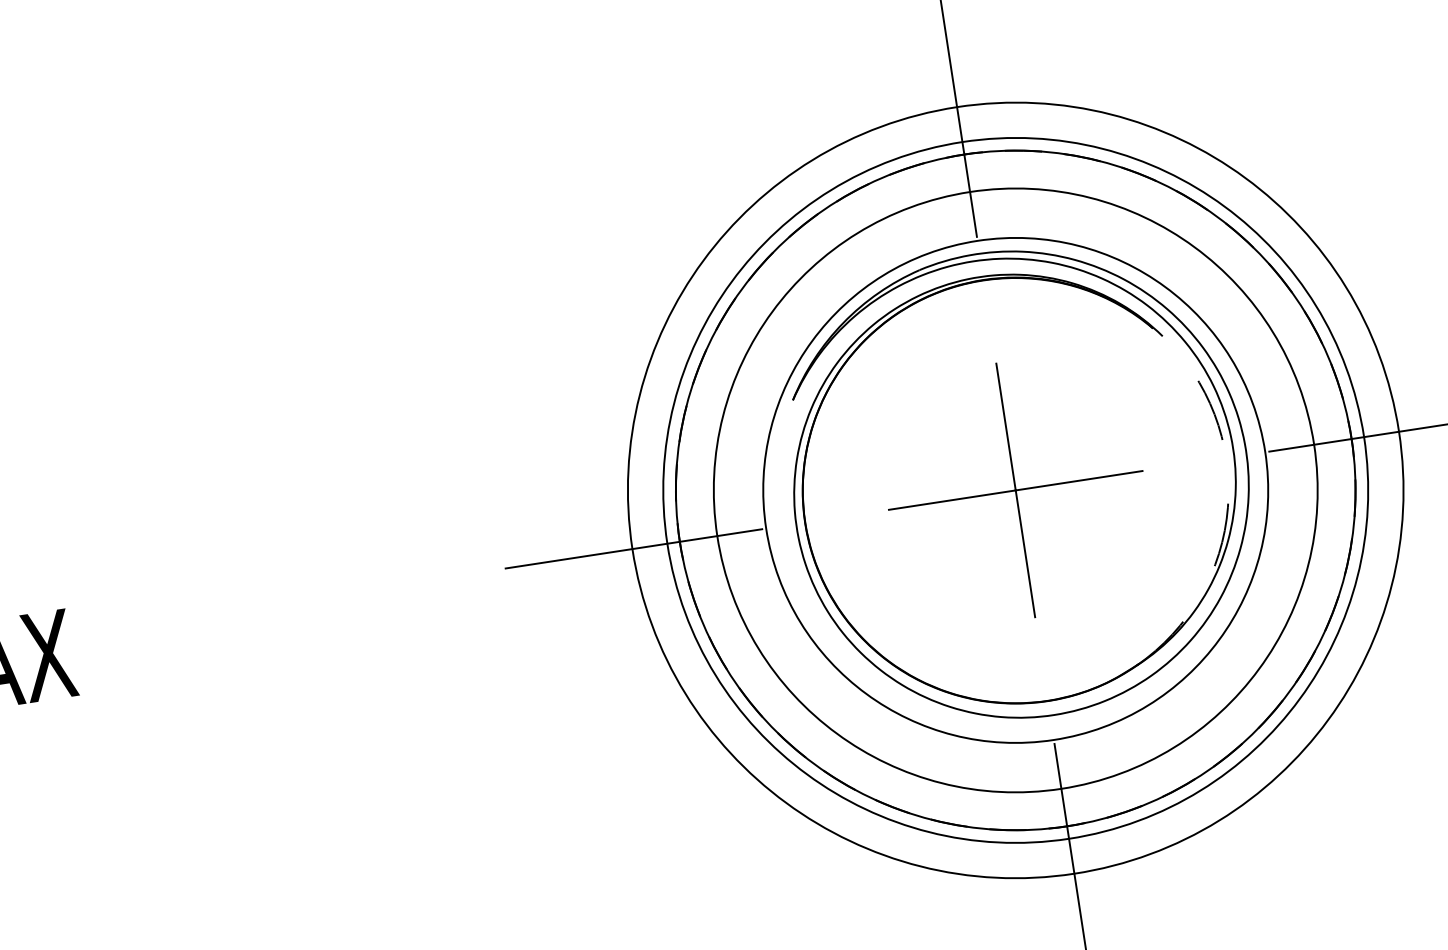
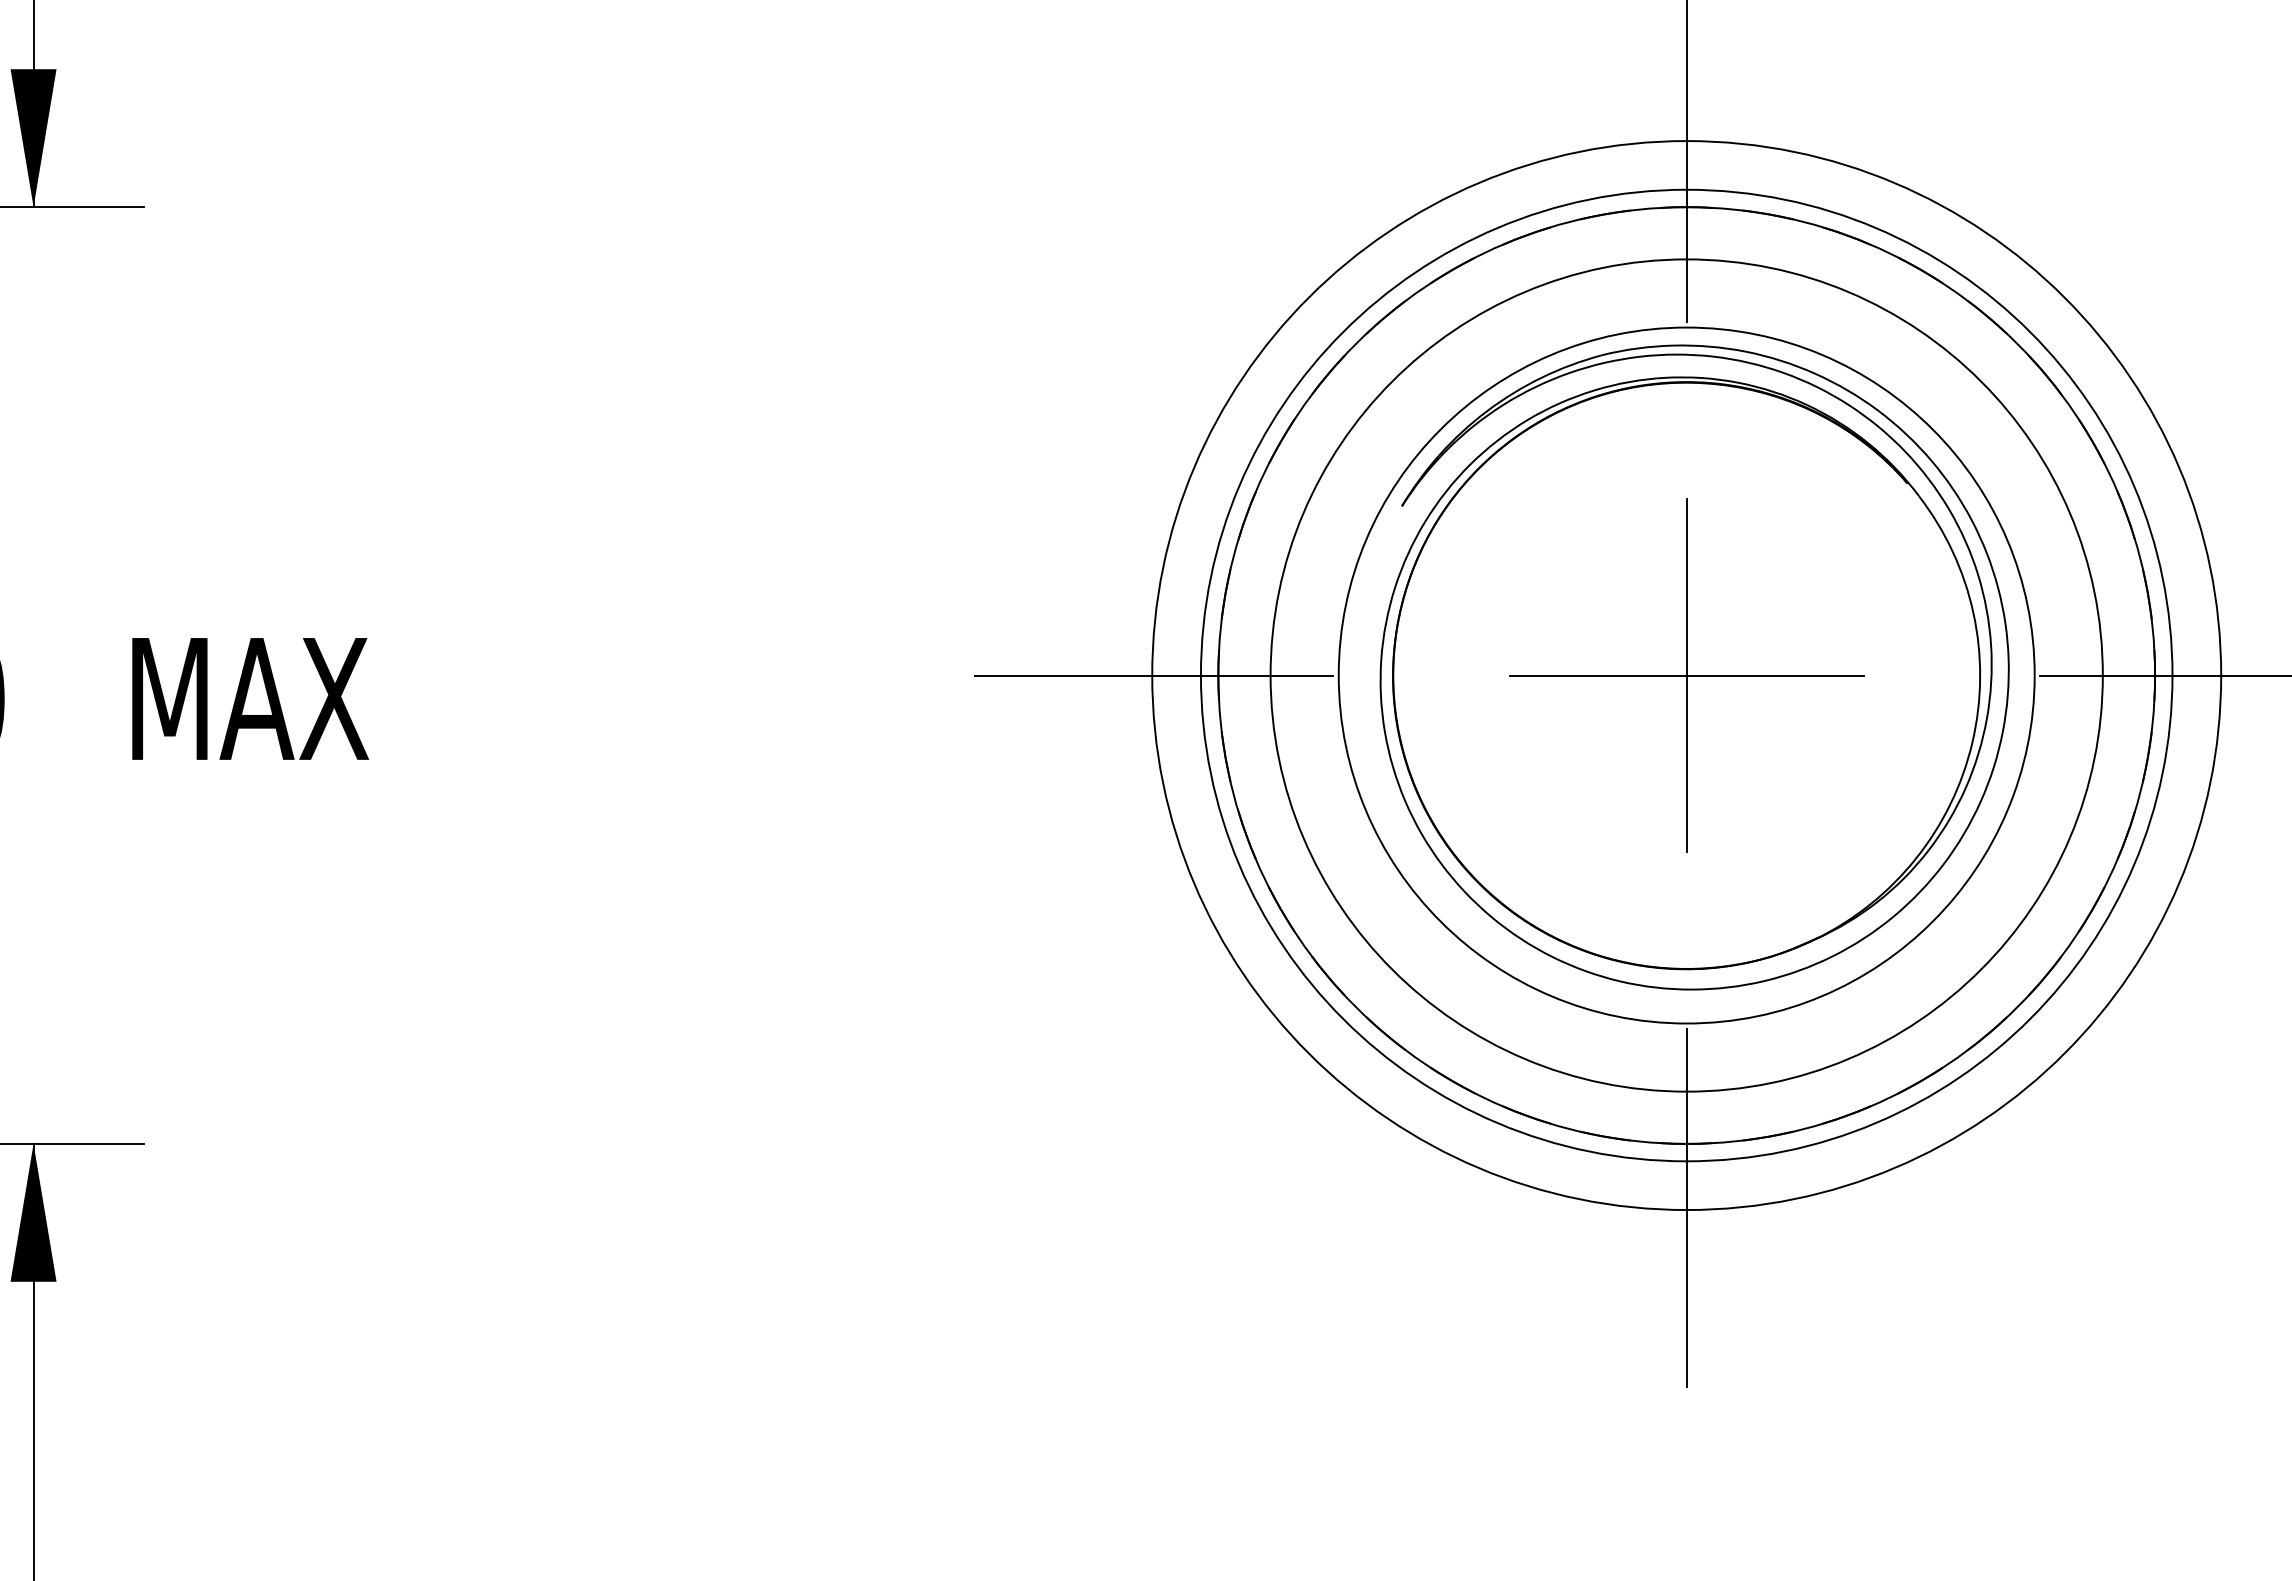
arc: (1228, 507) -> (1972, 742), dashed -> solid

